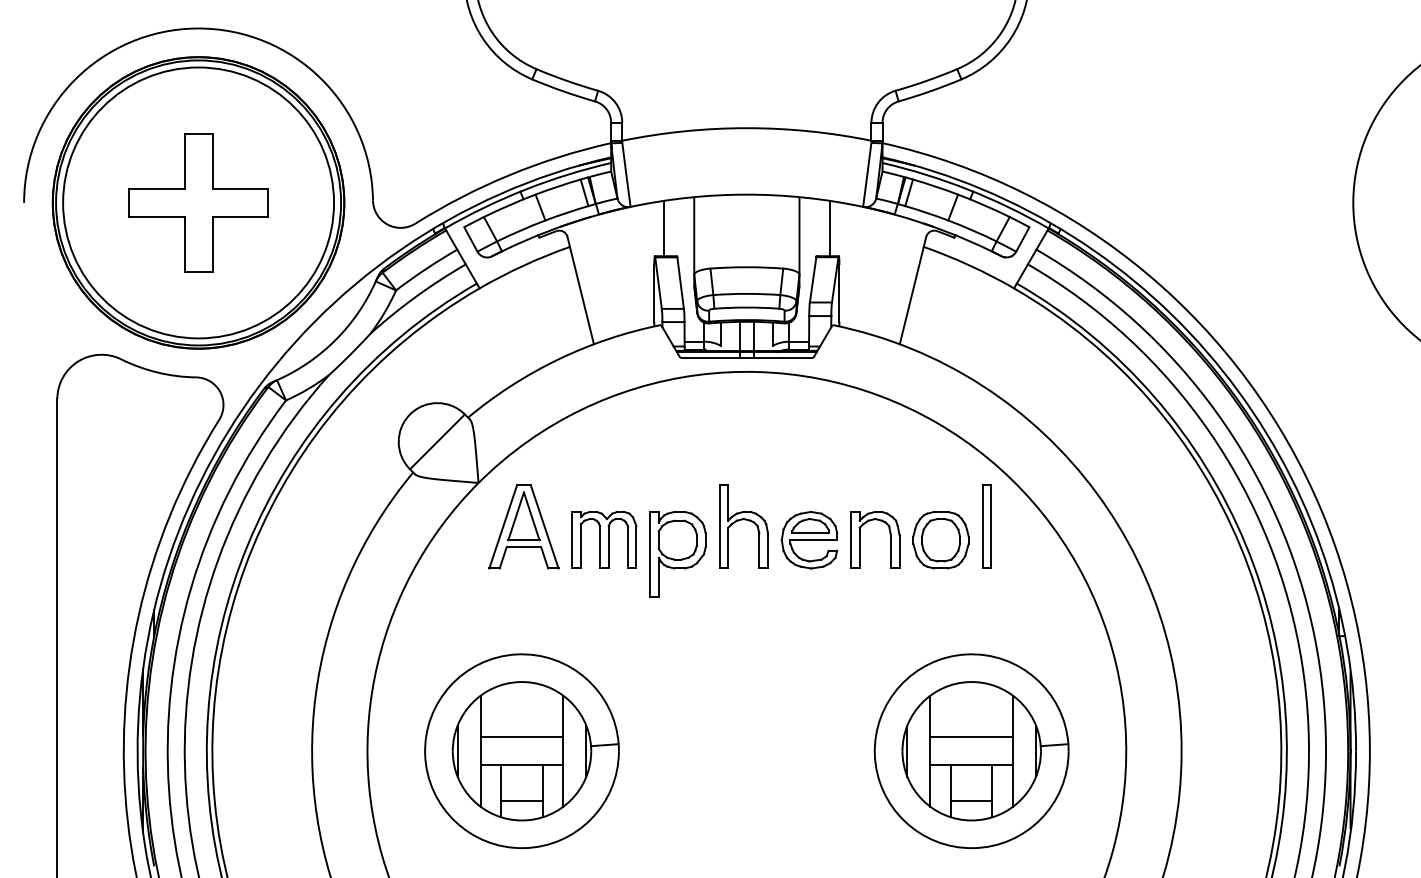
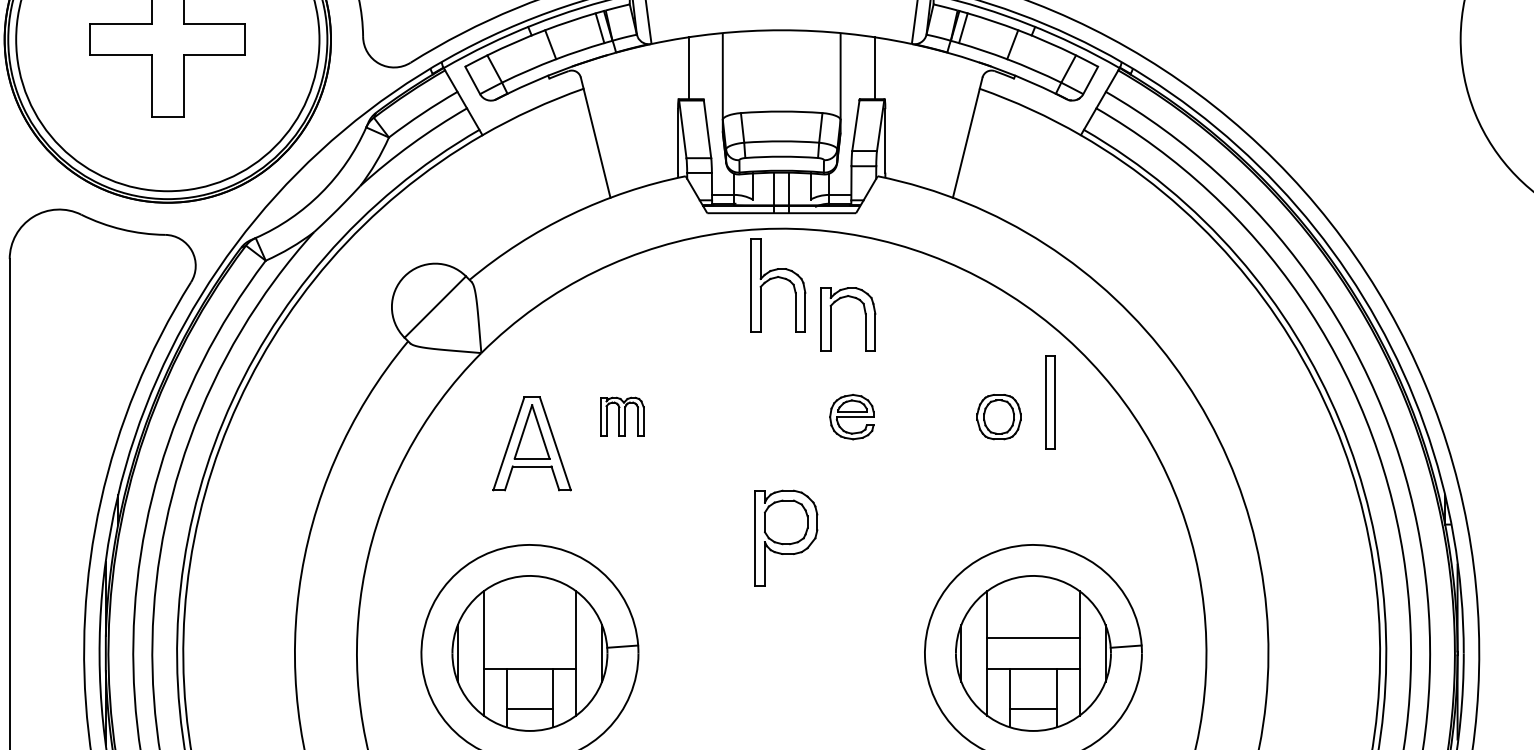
part: (742, 520) -> (776, 278), moved
part: (523, 526) -> (531, 443), moved
part: (889, 534) -> (864, 313), moved
part: (604, 539) -> (622, 416), size x0.6
part: (809, 539) -> (851, 416), size x0.7
part: (940, 539) -> (998, 416), size x0.7
part: (677, 553) -> (785, 537), moved
line: (521, 737) -> (529, 638), removed

